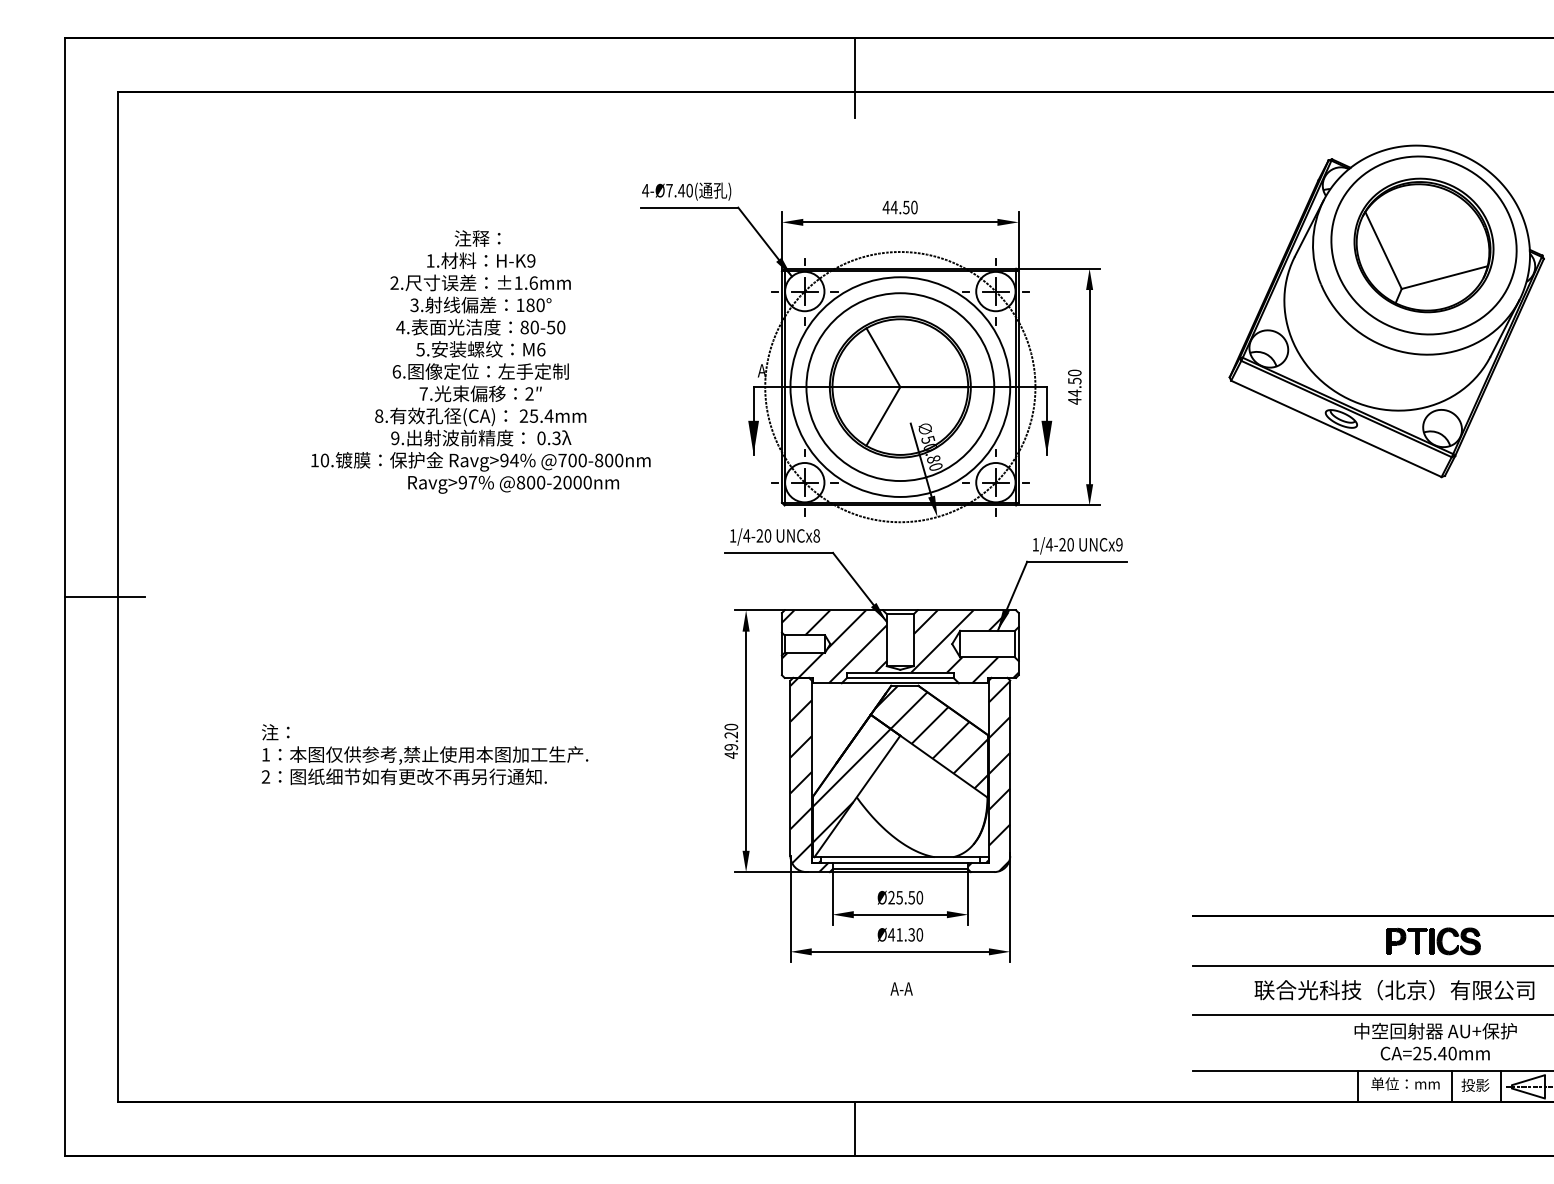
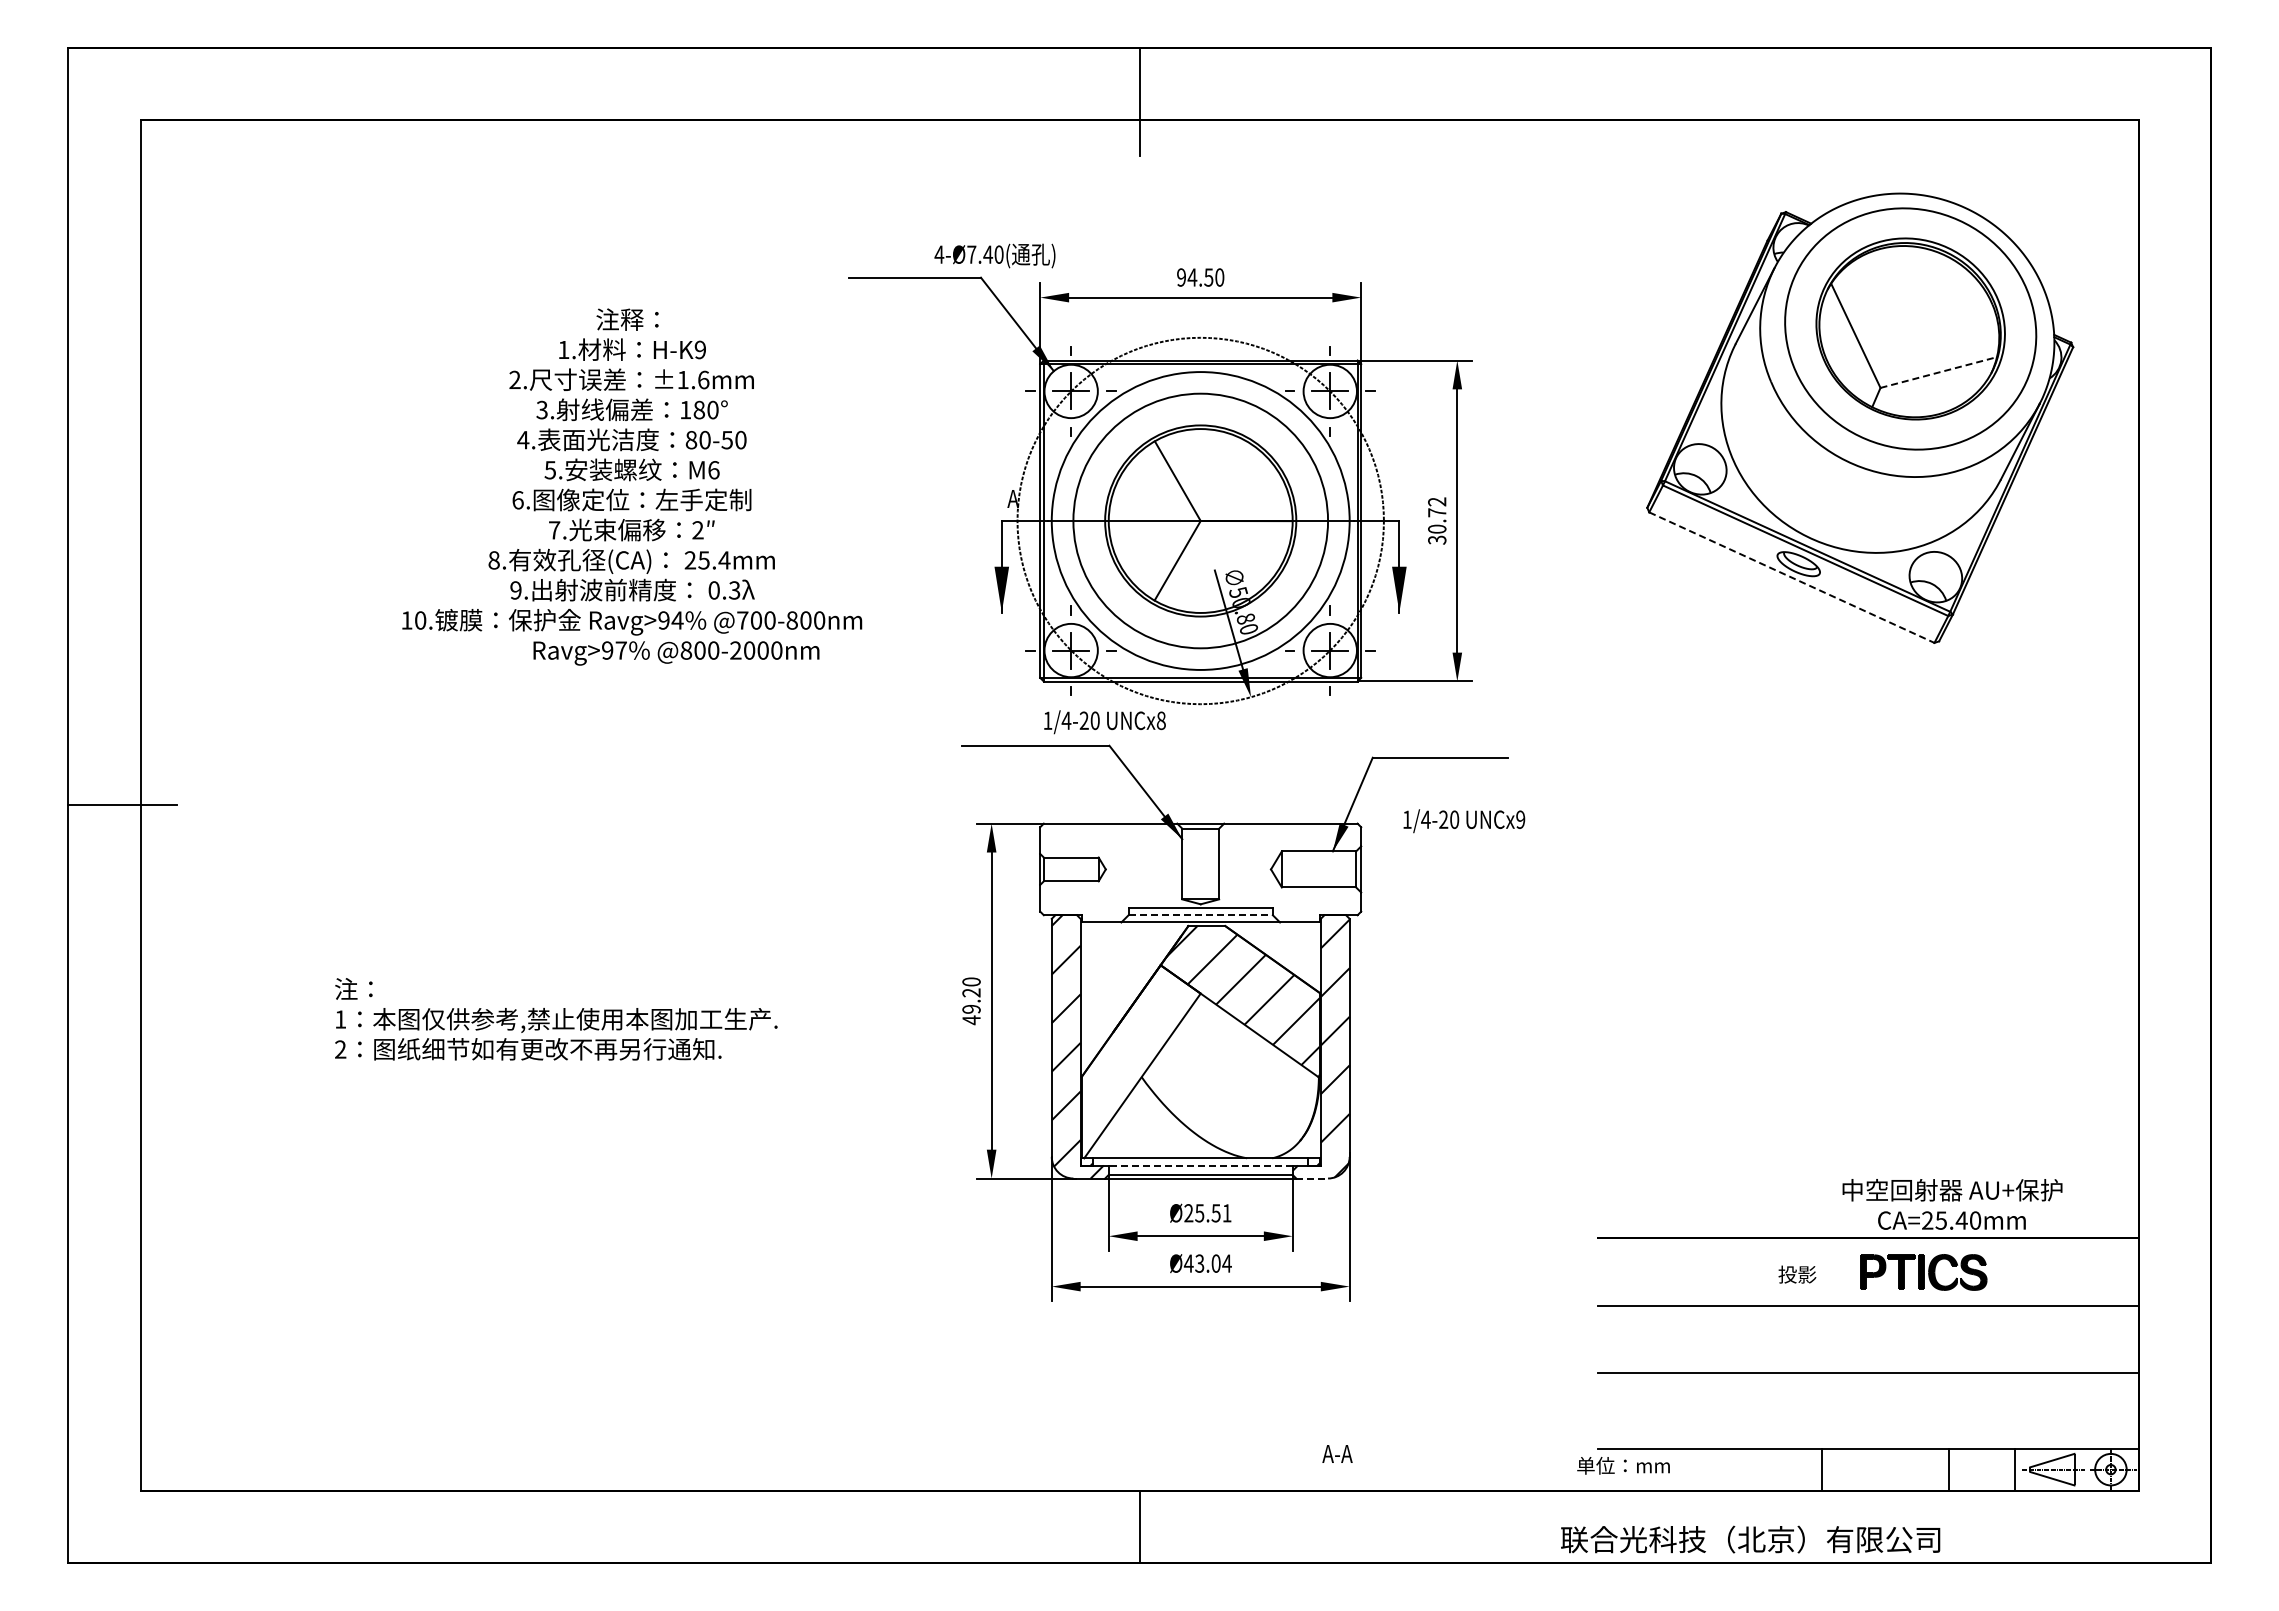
text: (686, 191) -> (994, 255), moved
text: (886, 207) -> (1181, 277), 44.50 -> 94.50
line: (1445, 277) -> (1939, 372), solid -> dashed
text: (1074, 387) -> (1437, 521), 44.50 -> 30.72
line: (1336, 428) -> (1791, 577), solid -> dashed
text: (774, 537) -> (1104, 722), moved
text: (1077, 546) -> (1464, 821), moved
hatch: (900, 646) -> (1200, 872), removed
line: (900, 678) -> (1201, 915), solid -> dashed
hatch: (851, 785) -> (1134, 1061), removed
line: (900, 862) -> (1200, 1165), solid -> dashed
line: (982, 872) -> (1312, 1178), solid -> dashed
text: (919, 897) -> (1226, 1213), Ø25.50 -> Ø25.51
text: (909, 934) -> (1213, 1263), Ø41.30 -> Ø43.04
text: (901, 988) -> (1337, 1453), moved
text: (1394, 990) -> (1750, 1539), moved
text: (1435, 1041) -> (1952, 1204), moved
text: (1405, 1083) -> (1623, 1465), moved
text: (1475, 1085) -> (1797, 1274), moved

